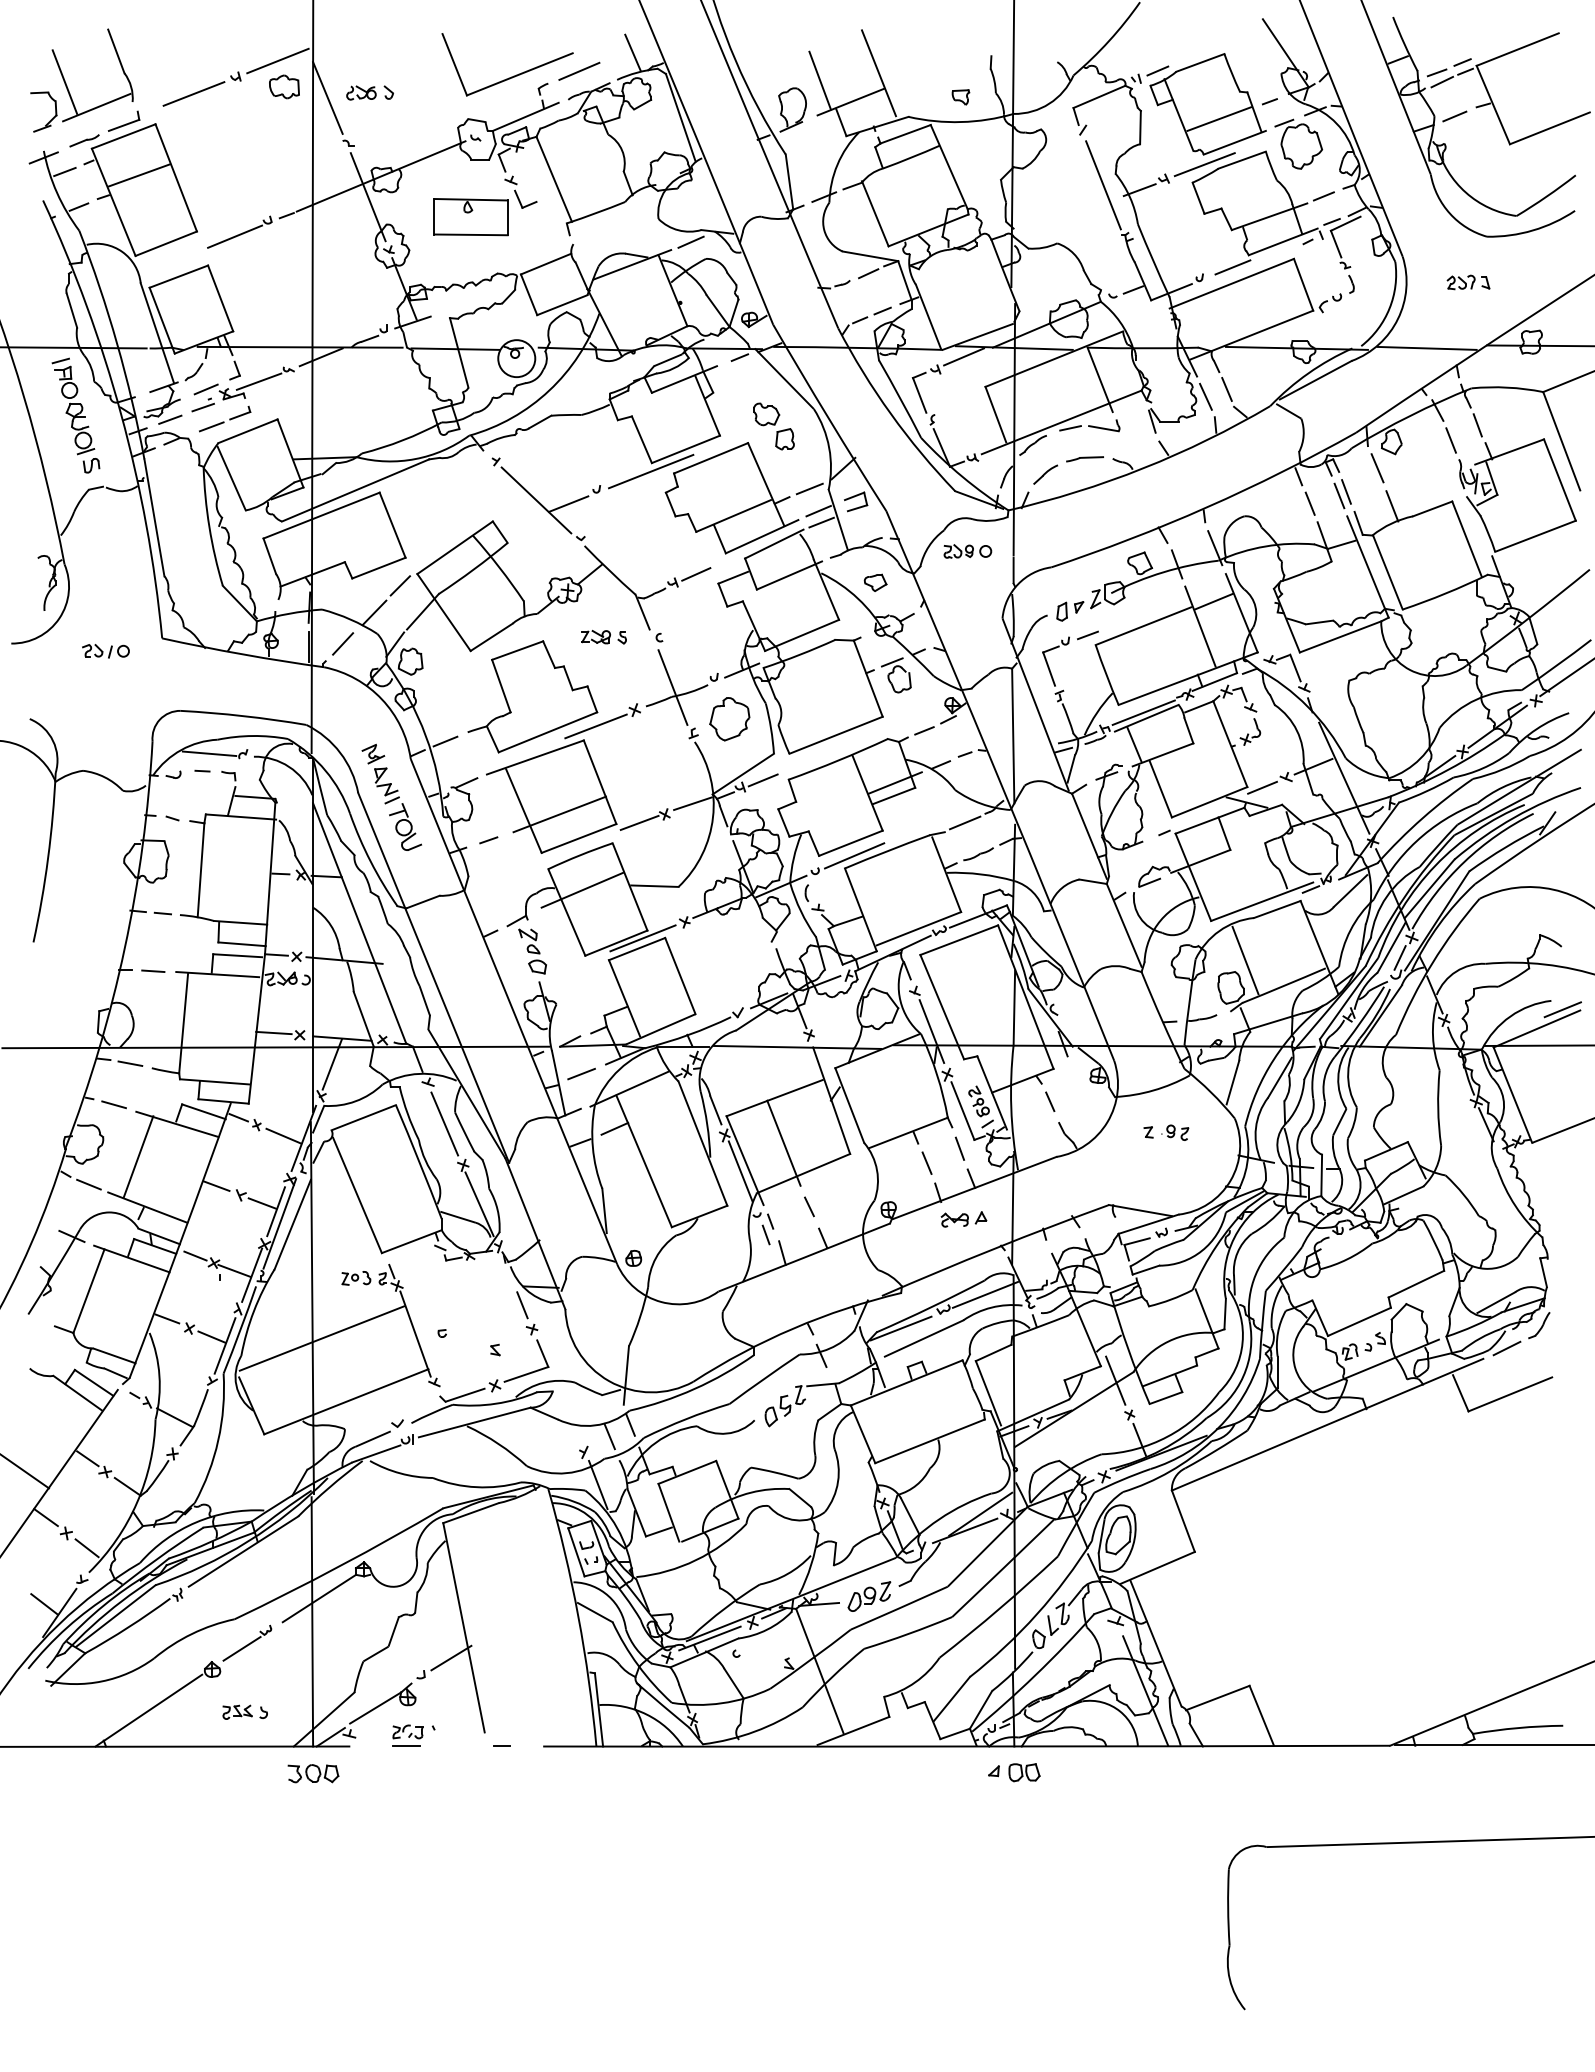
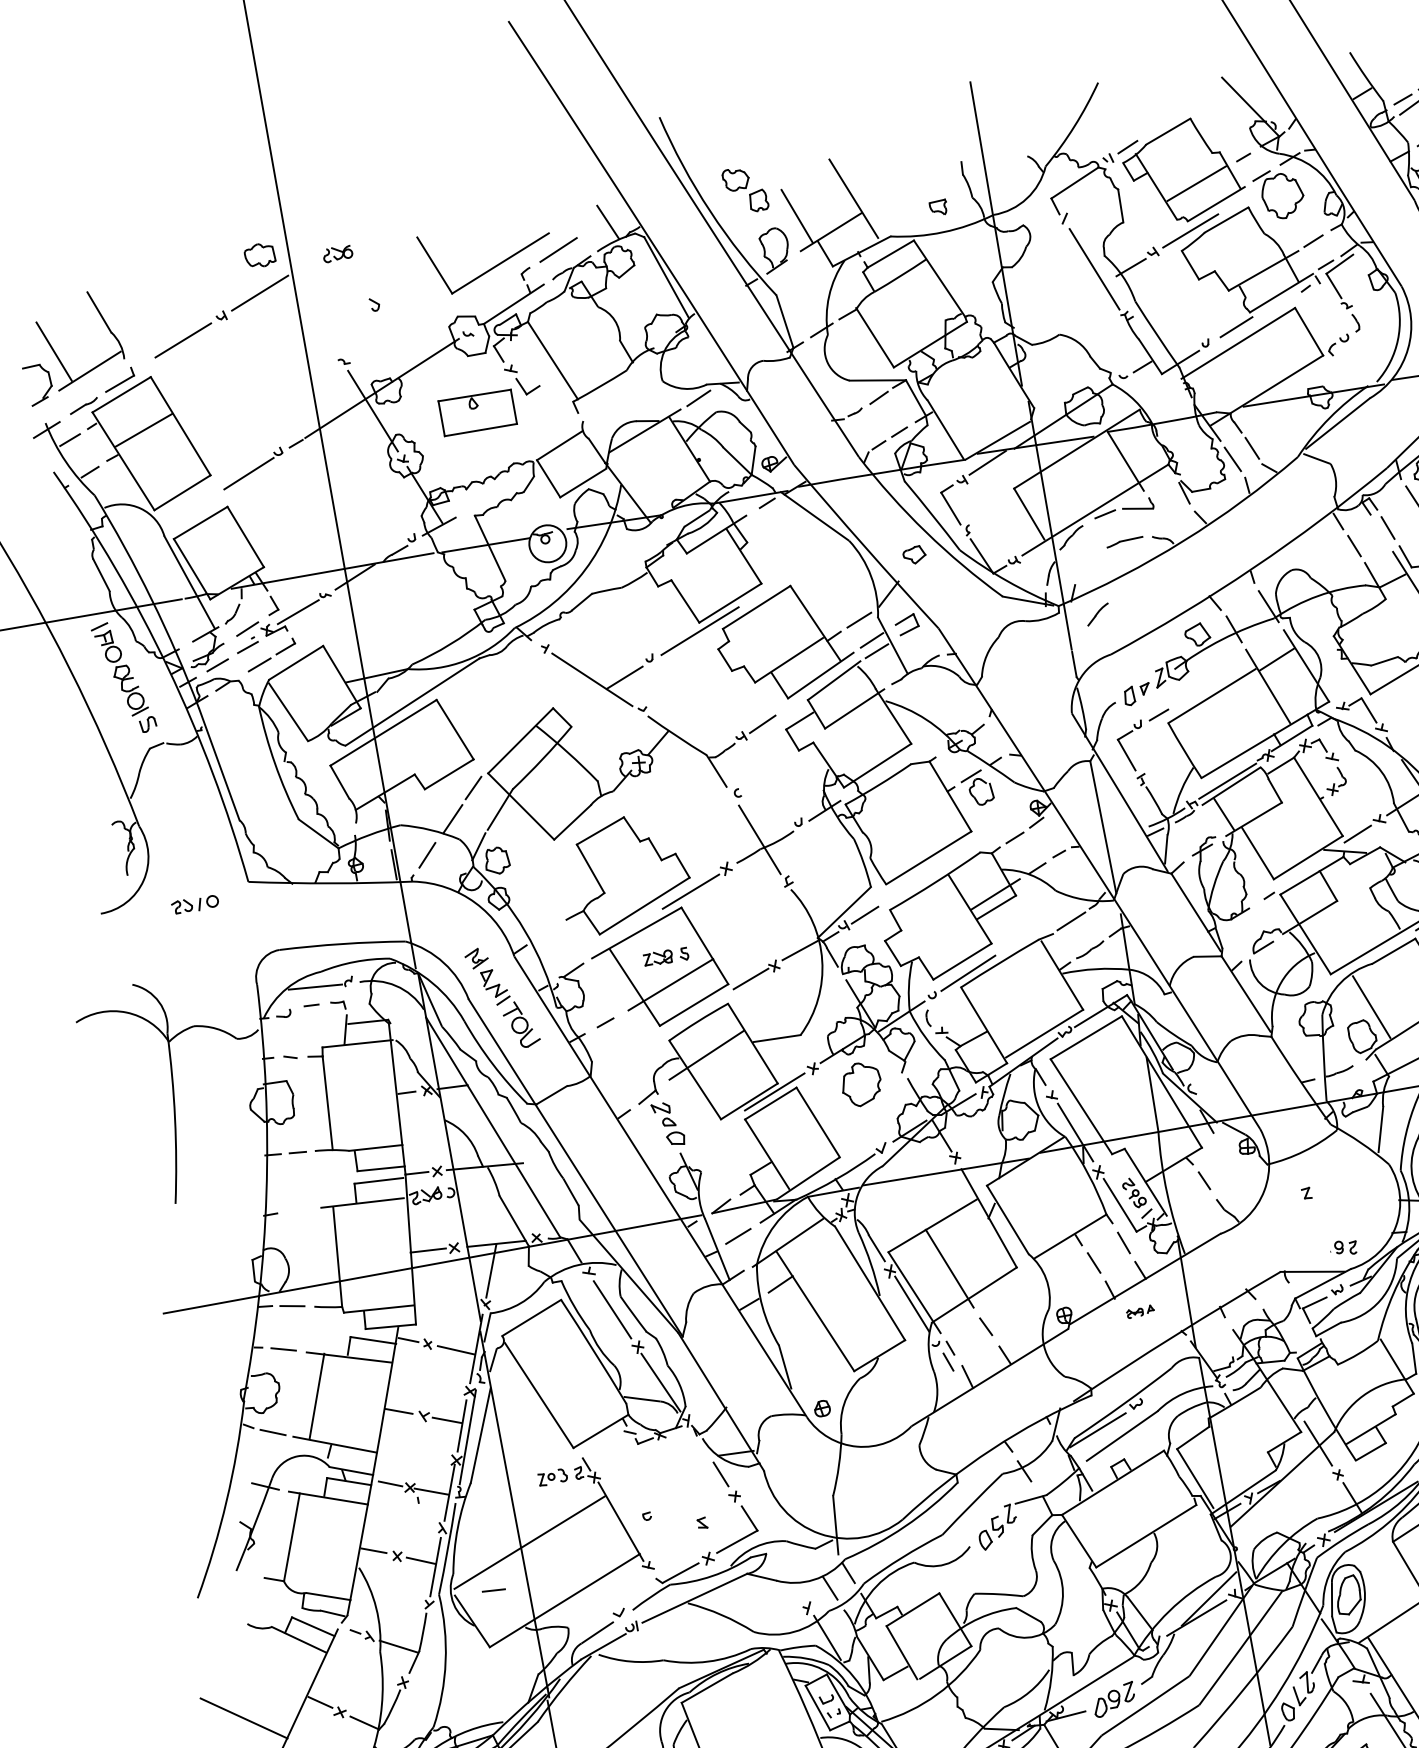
part: (284, 86) -> (259, 255), moved
part: (361, 92) -> (337, 253), moved
line: (327, 97) -> (315, 320), removed
part: (773, 426) -> (745, 190), moved
part: (1045, 474) -> (1097, 614), moved
line: (1339, 495) -> (1381, 532), removed
part: (967, 551) -> (1025, 653), removed
part: (875, 582) -> (914, 554), moved
part: (603, 637) -> (665, 957), moved
part: (729, 719) -> (861, 1084), moved
line: (445, 741) -> (545, 933), removed
line: (153, 970) -> (493, 1589), moved
part: (1175, 1132) -> (1343, 1247), moved
part: (963, 1219) -> (1139, 1311), size x0.6
line: (985, 1294) -> (1174, 1381), removed

